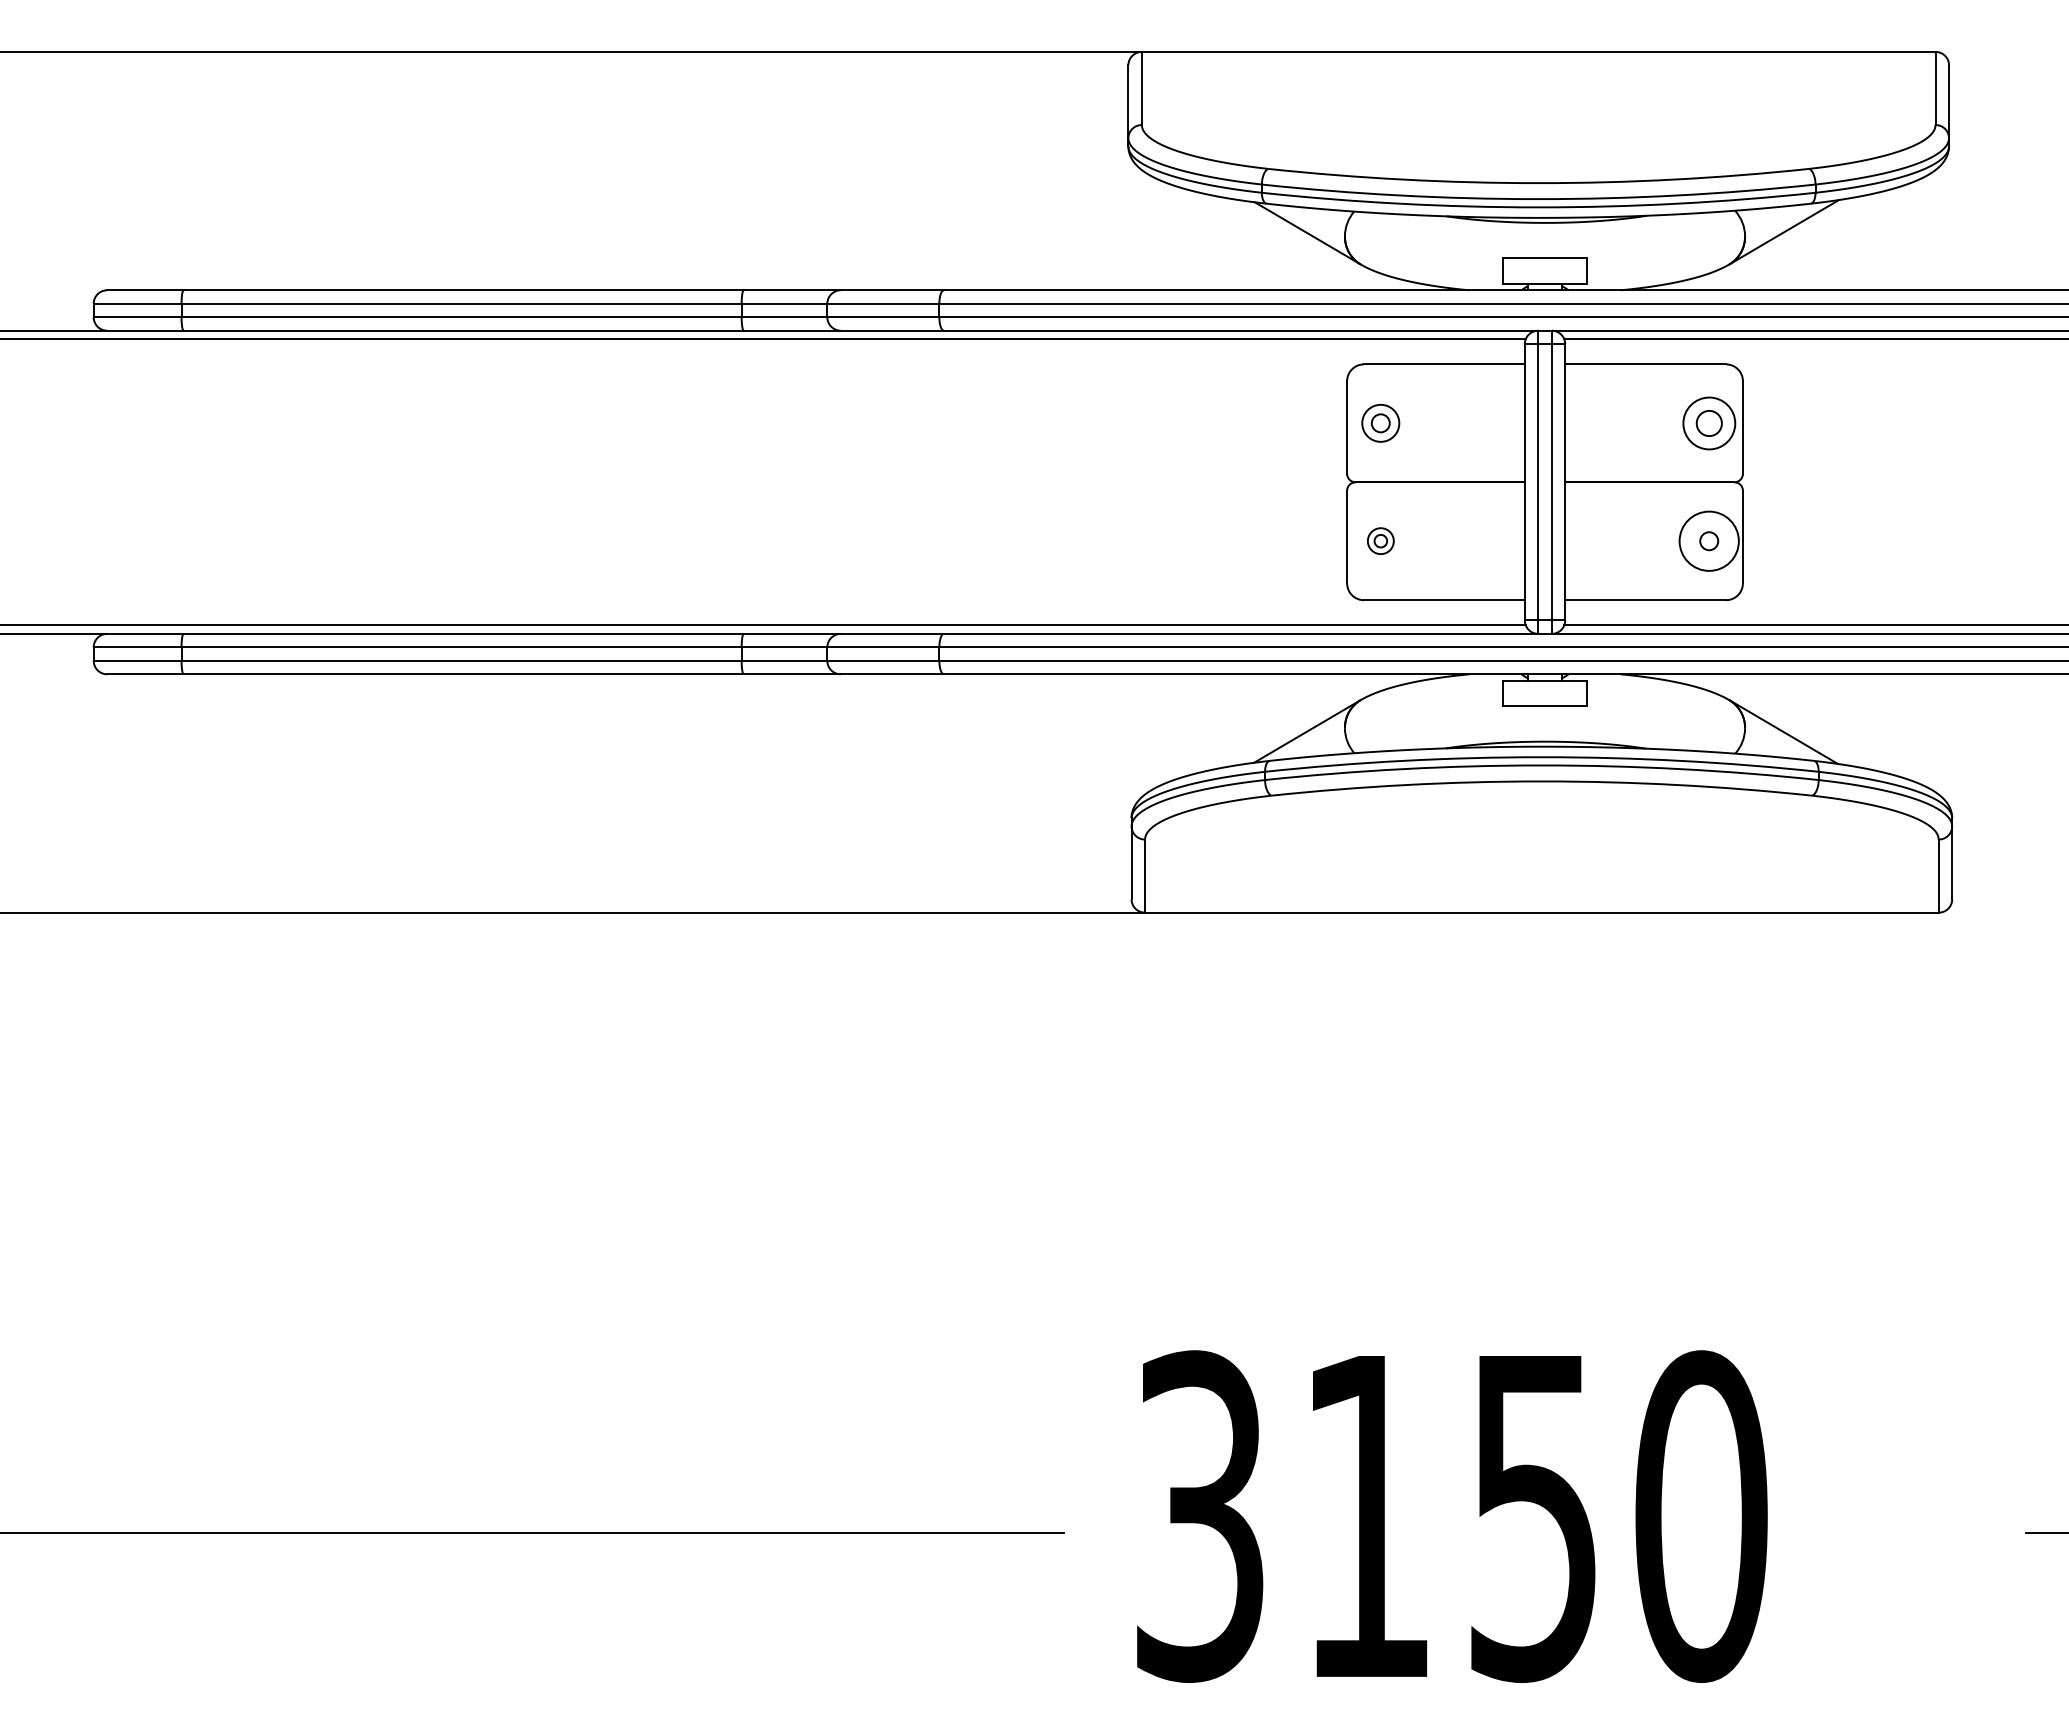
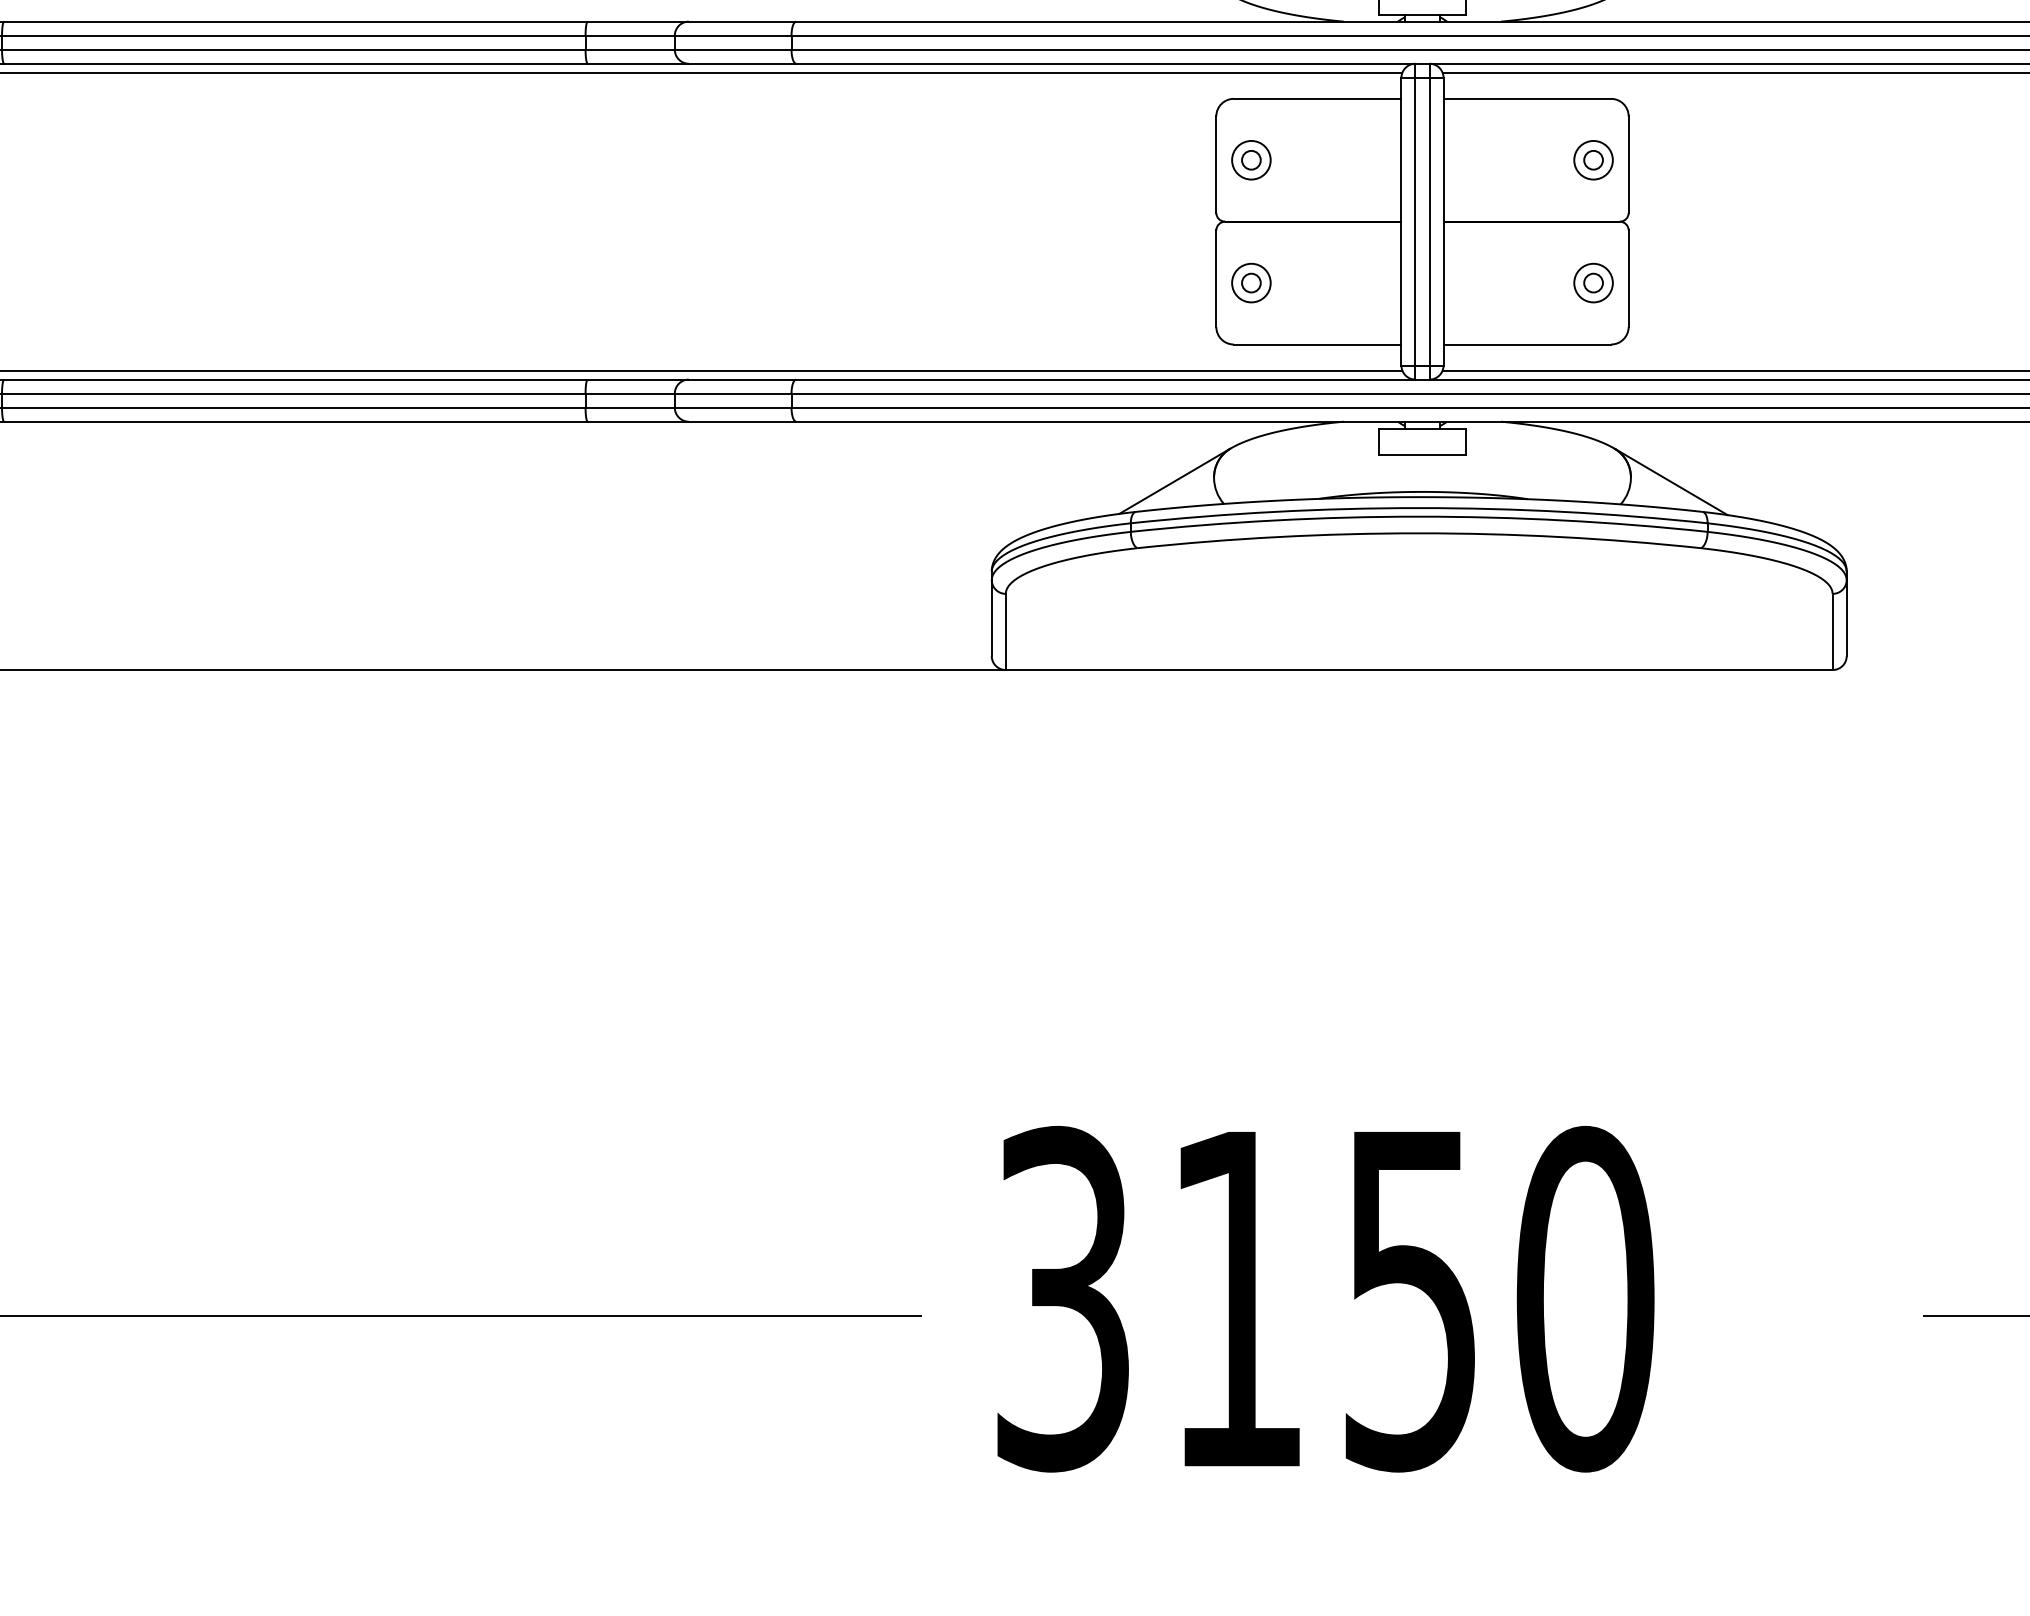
part: (1708, 422) -> (1592, 159), size x0.71
part: (1380, 540) -> (1251, 282), size x1.43
circle: (1708, 540) -> (1592, 282), size x0.62

